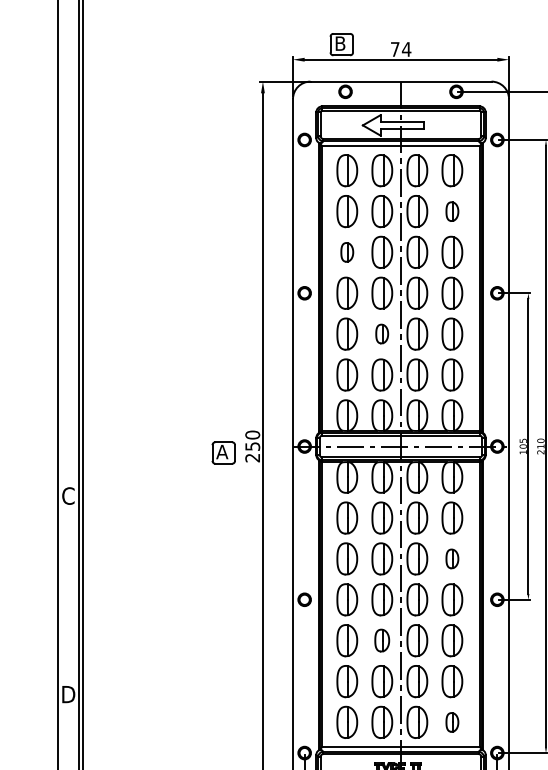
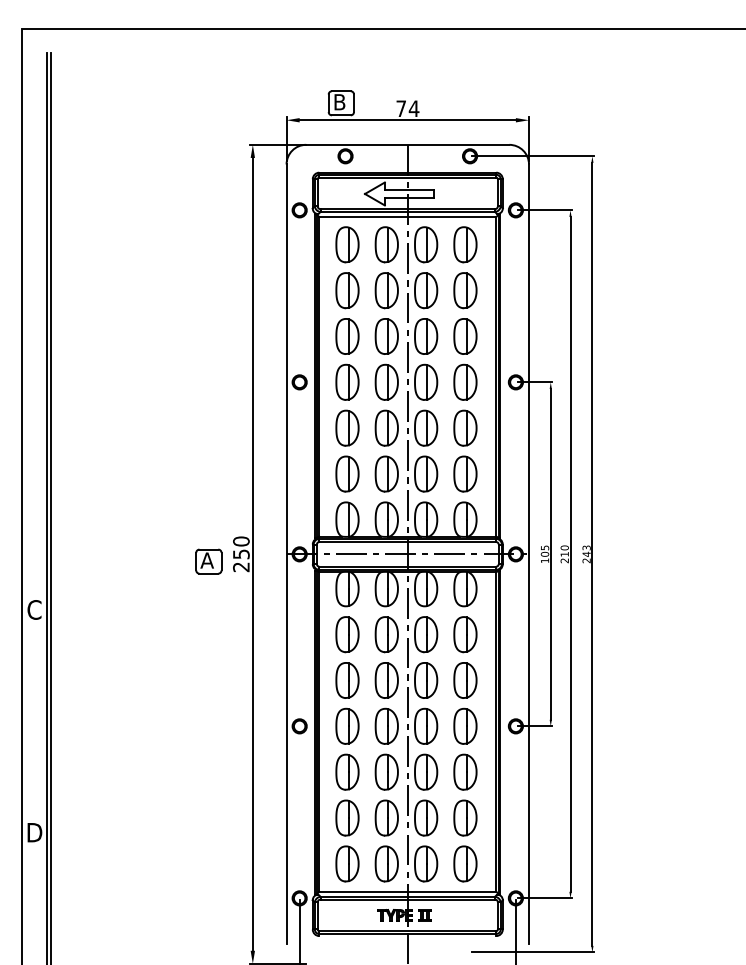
part: (452, 211) -> (465, 290), size x1.67
part: (347, 252) -> (347, 336), size x1.67
part: (382, 333) -> (386, 427), size x1.67
part: (452, 558) -> (465, 680), size x1.67
part: (382, 640) -> (386, 771), size x1.43
part: (452, 722) -> (465, 863), size x1.67

